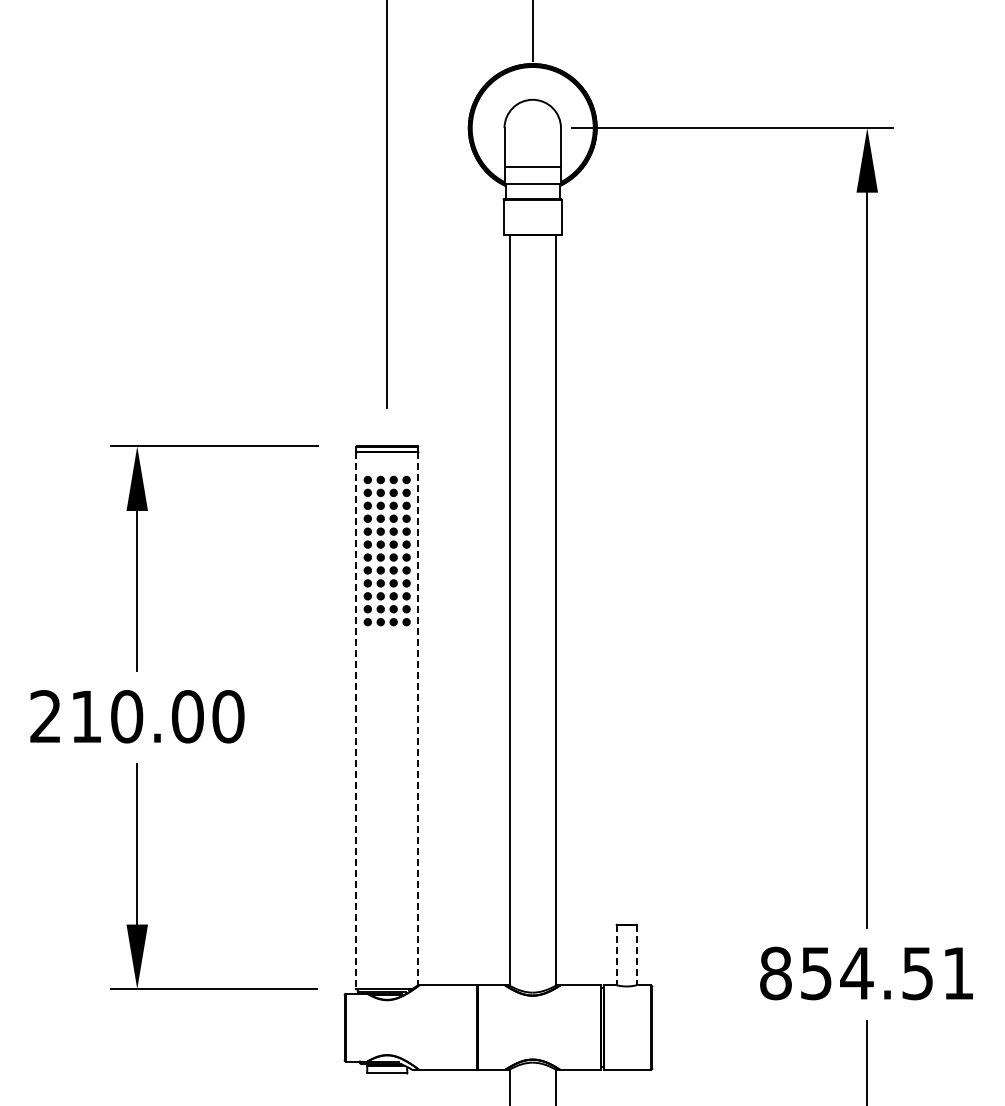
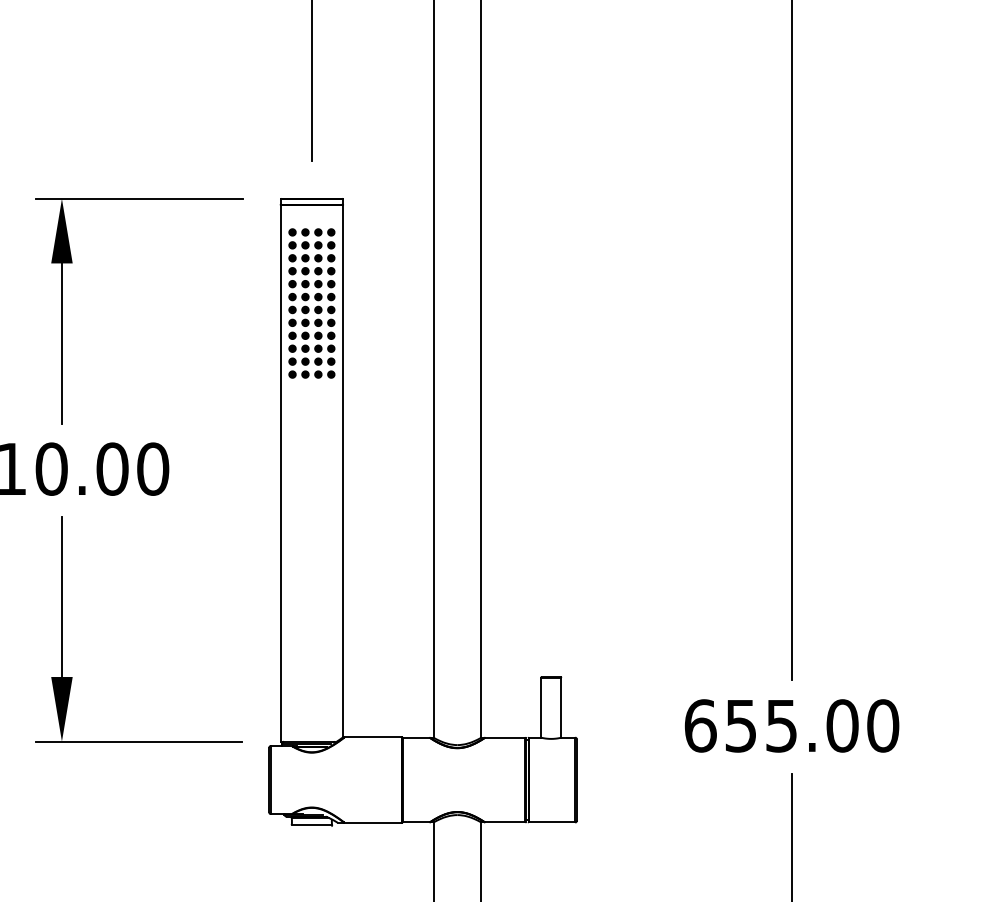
line: (418, 719) -> (343, 471), dashed -> solid
line: (356, 721) -> (281, 473), dashed -> solid
line: (616, 955) -> (541, 707), dashed -> solid
line: (636, 955) -> (561, 707), dashed -> solid
text: (867, 973) -> (792, 725), 854.51 -> 655.00

